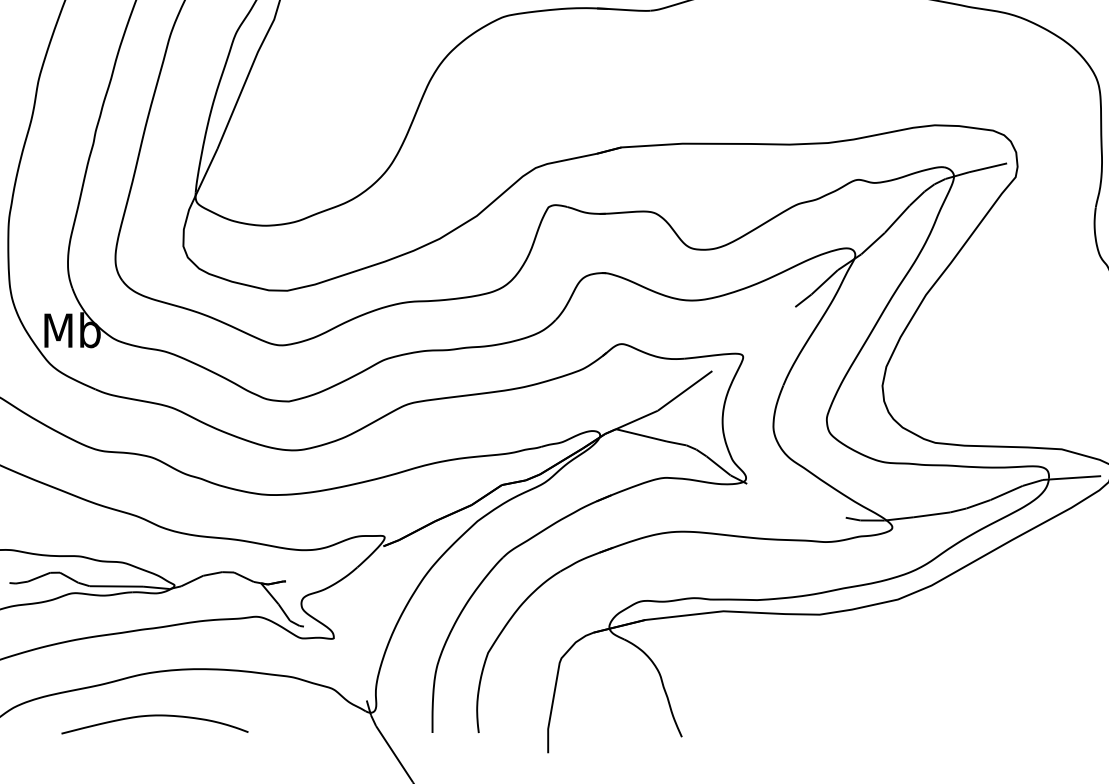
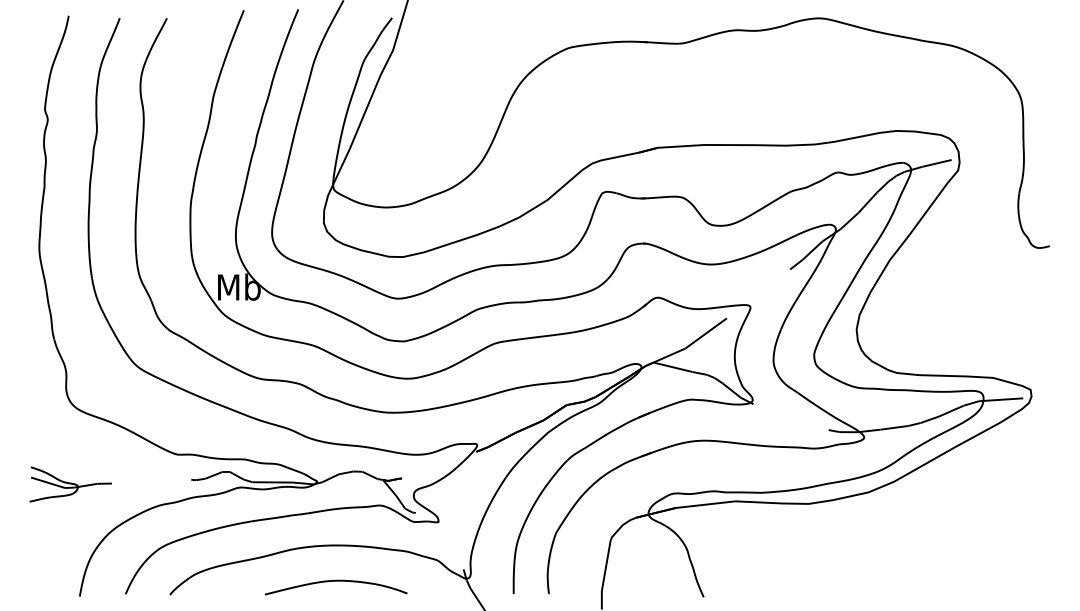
curve: (155, 716) -> (336, 581), moved

